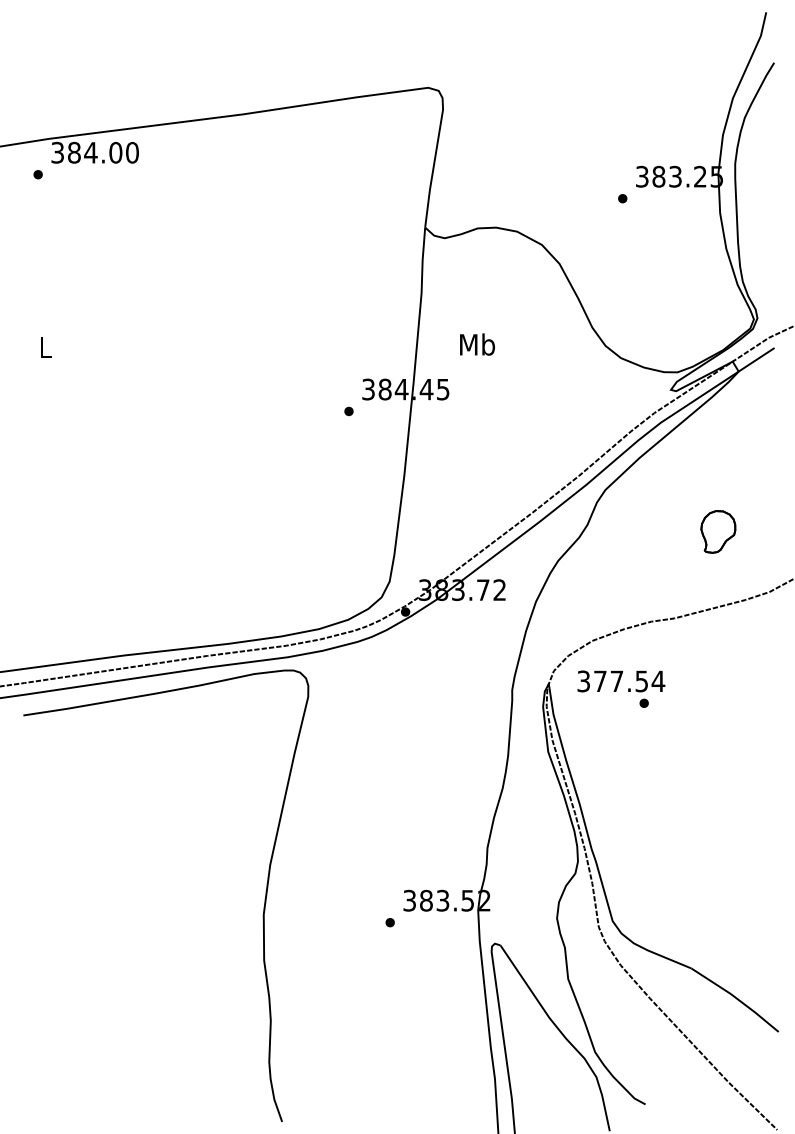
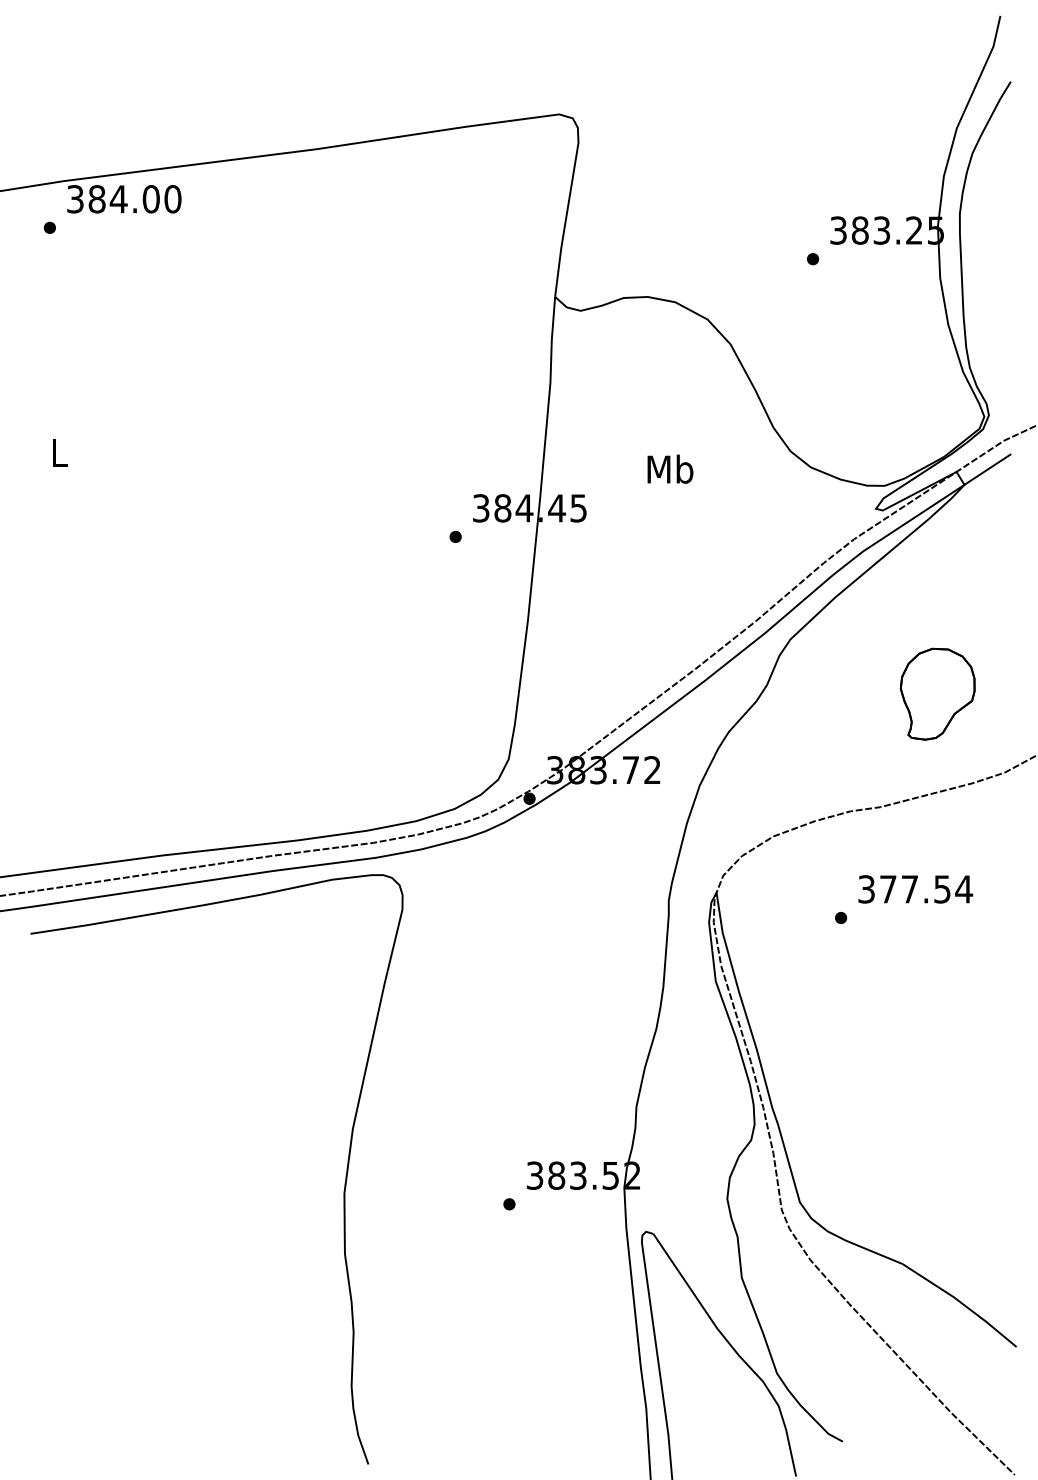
text: (477, 344) -> (670, 469), moved
part: (718, 531) -> (938, 693), size x1.67
text: (621, 681) -> (915, 889), moved

